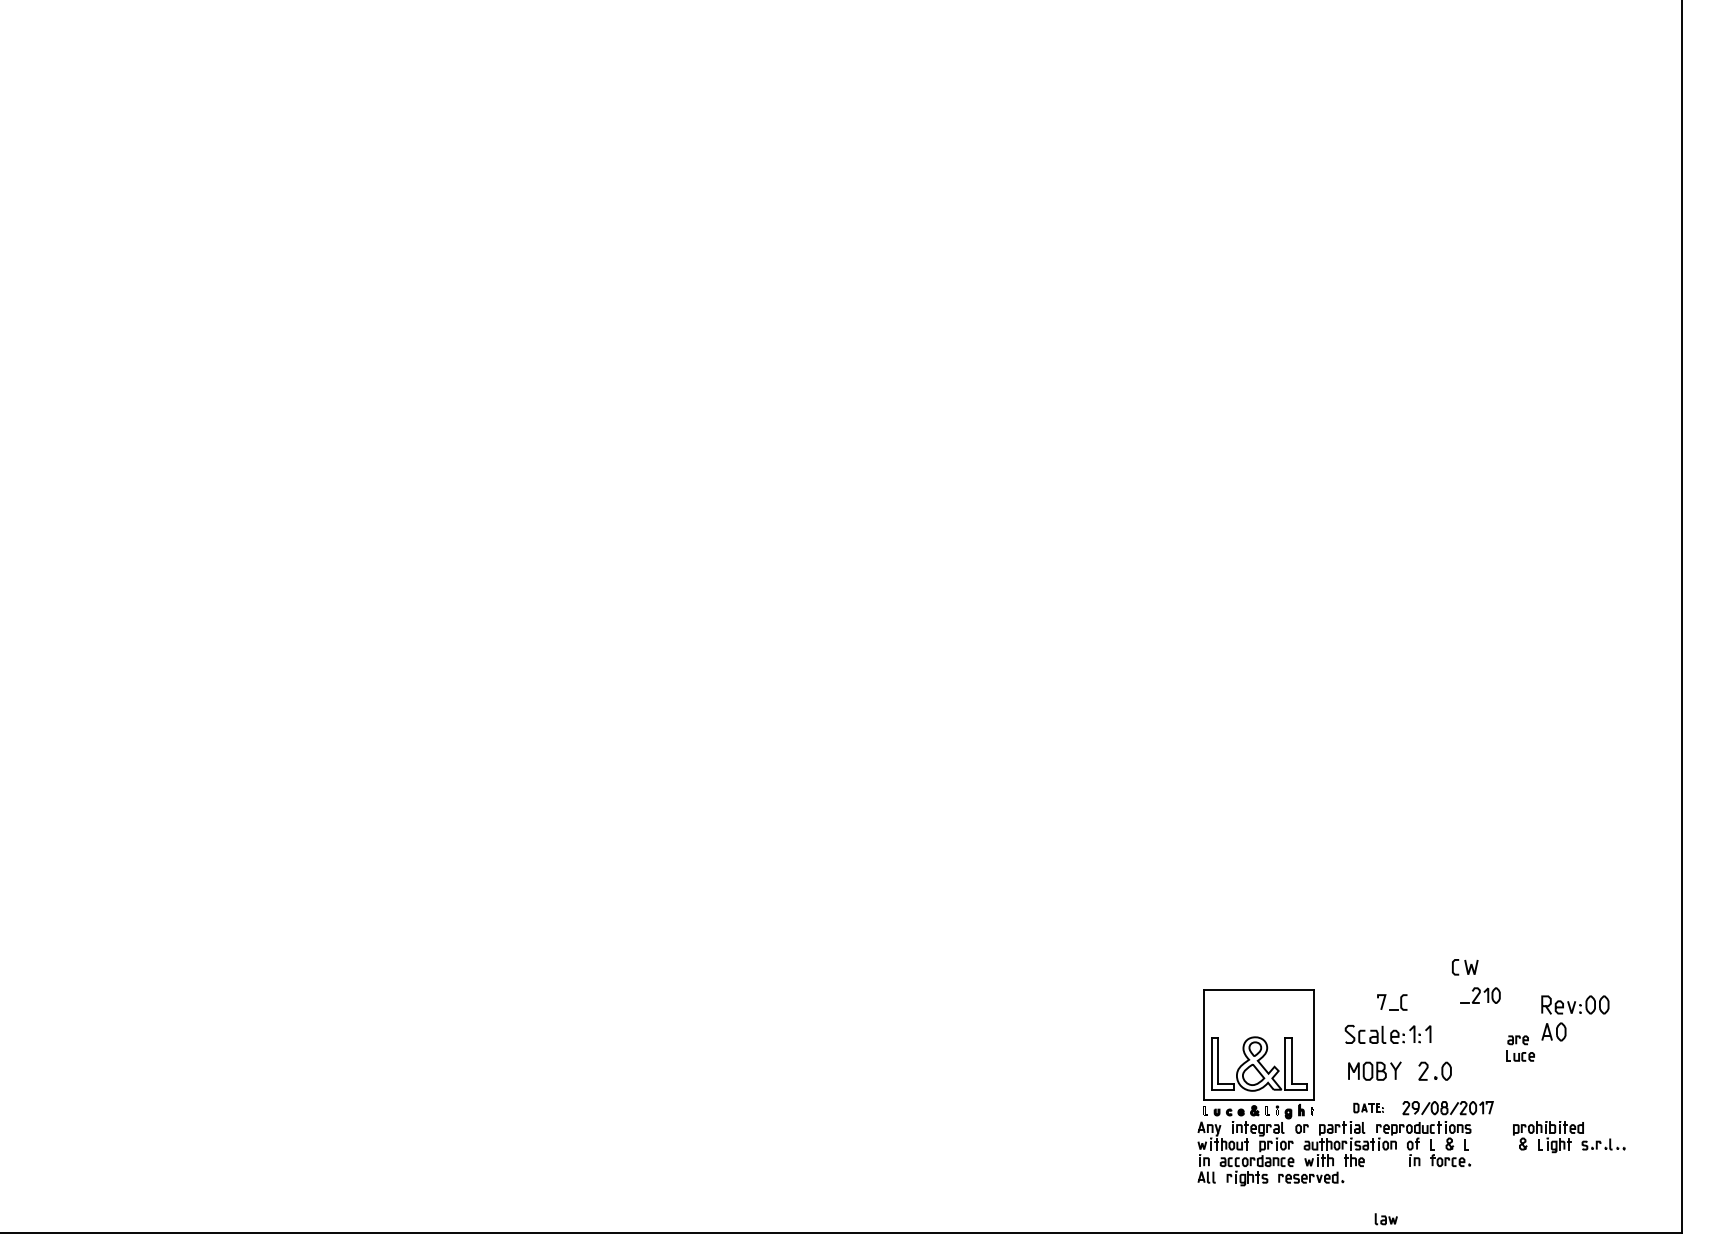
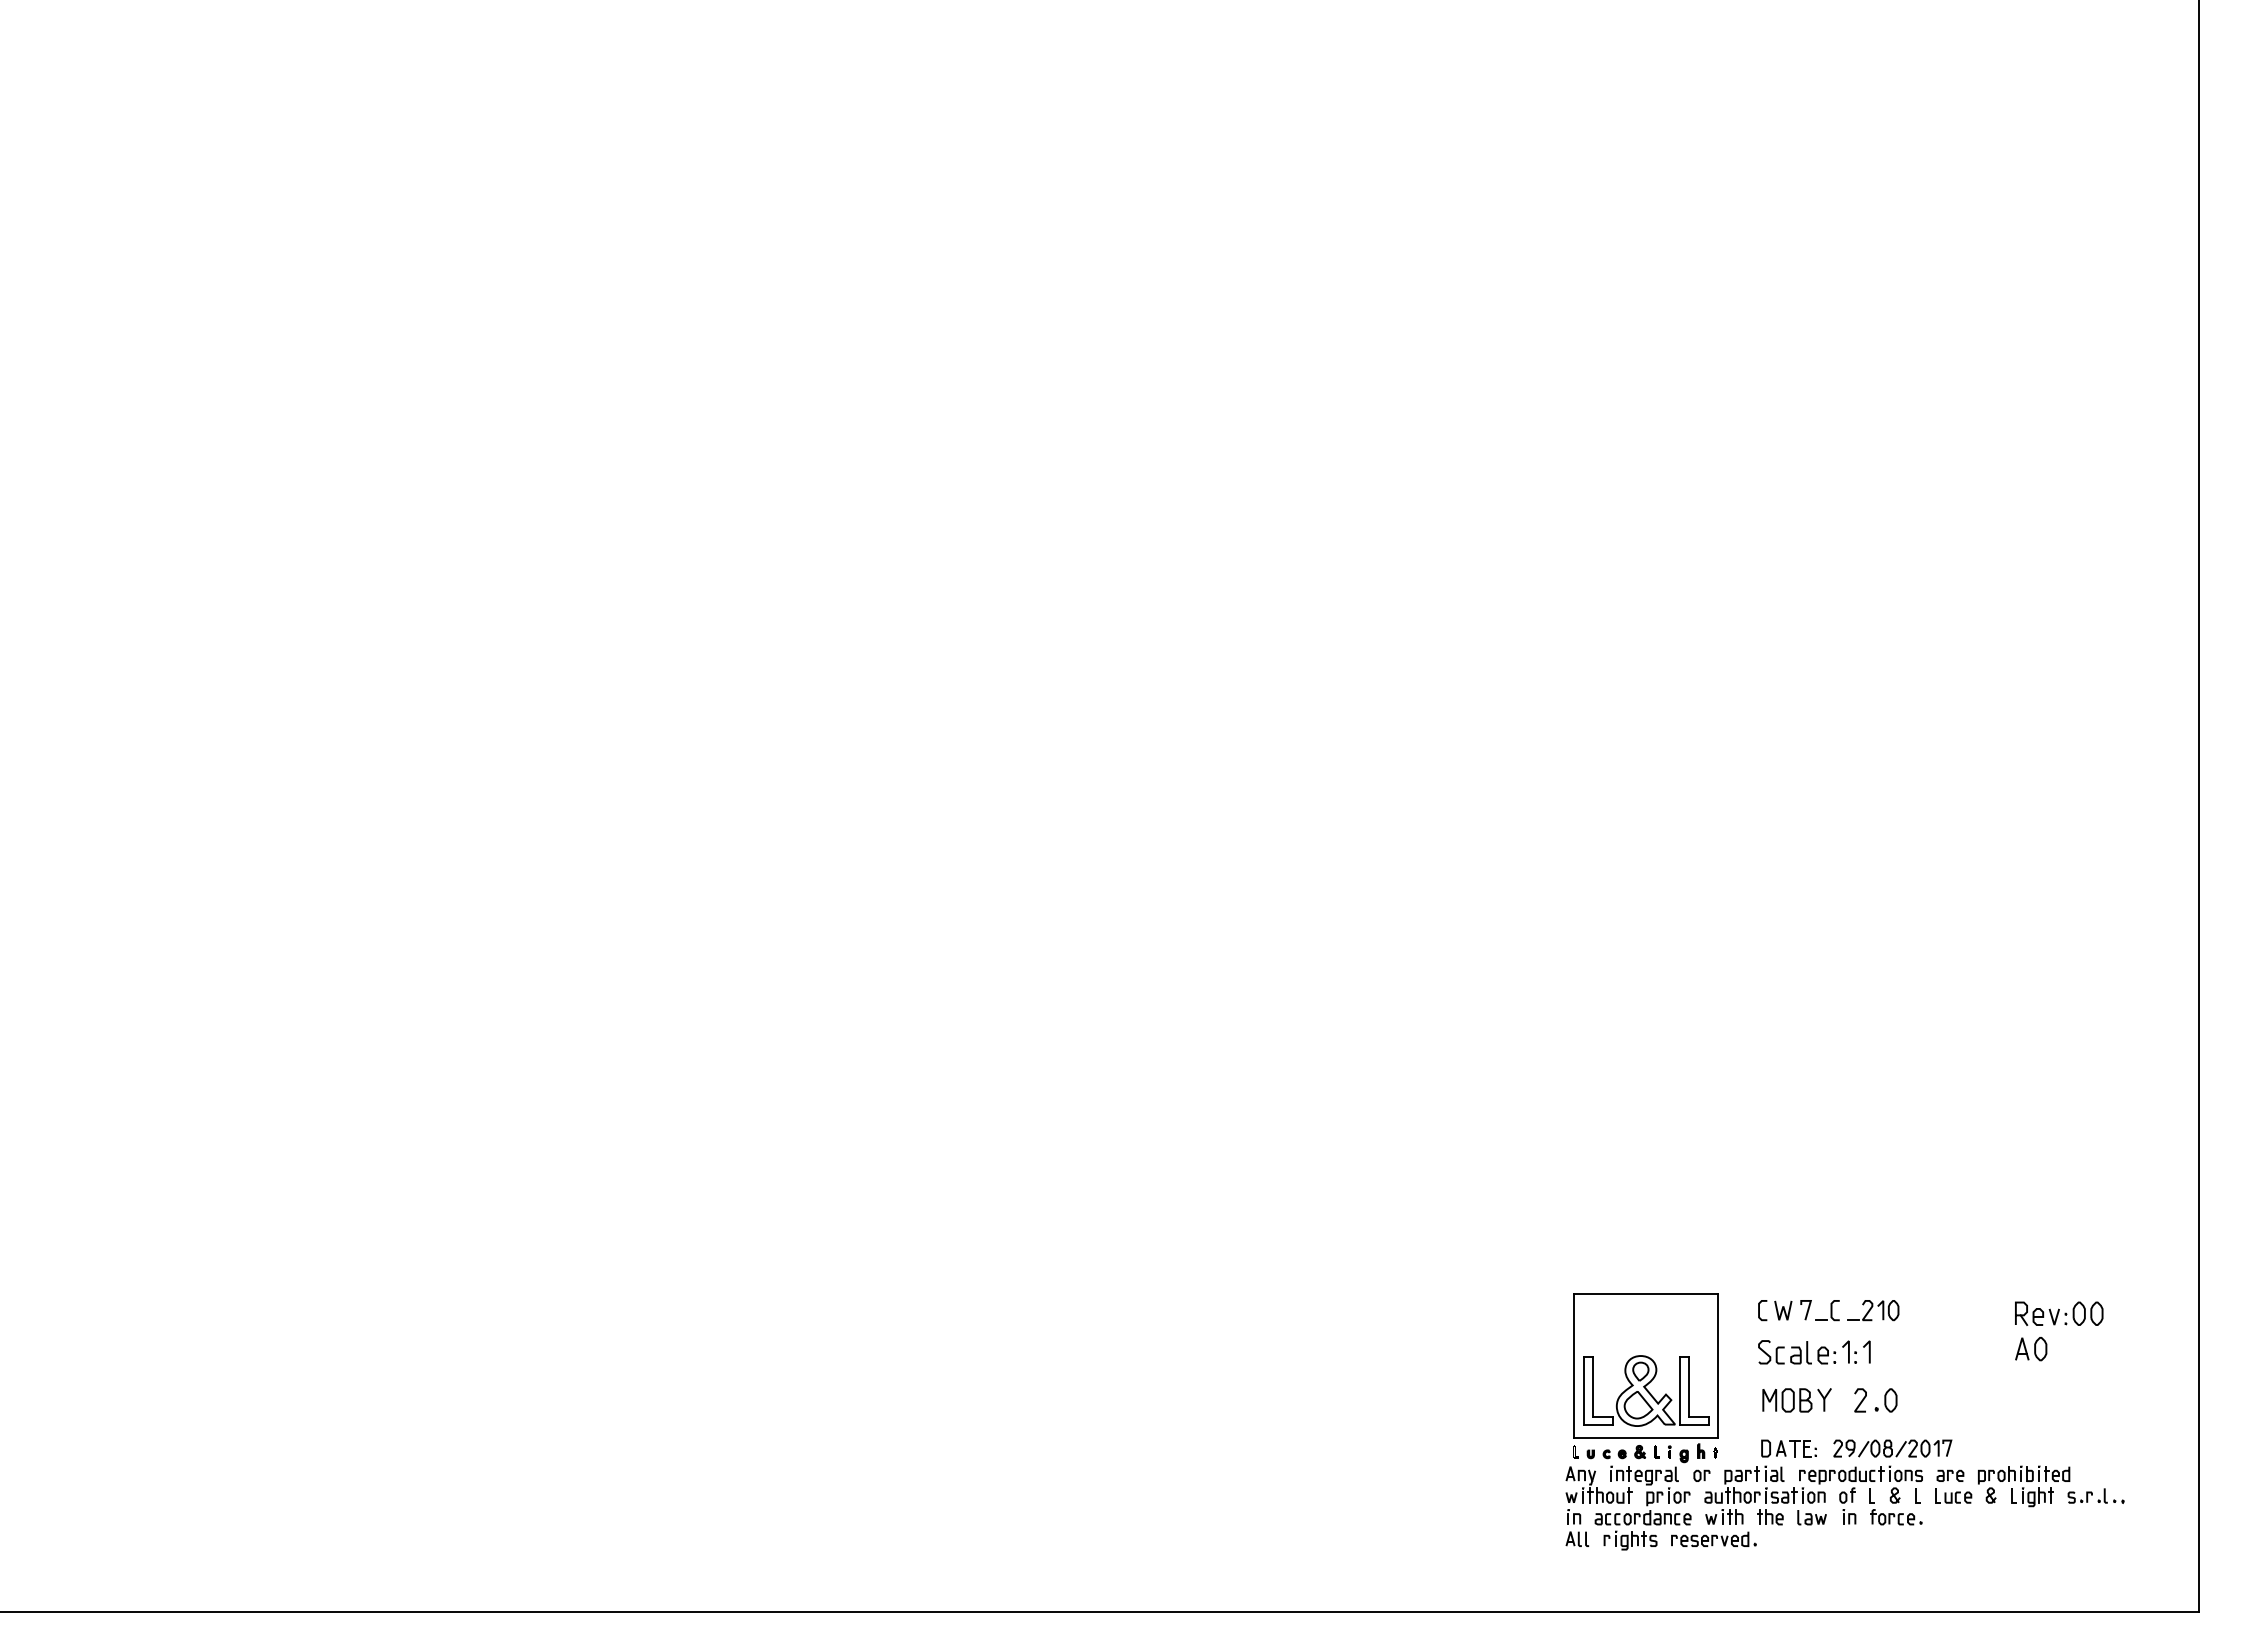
part: (1465, 967) -> (1775, 1310), moved
part: (1480, 995) -> (1873, 1310), moved
part: (1520, 1048) -> (1953, 1486), moved
part: (1368, 1108) -> (1788, 1448), size x1.43
part: (1385, 1218) -> (1811, 1517), moved

